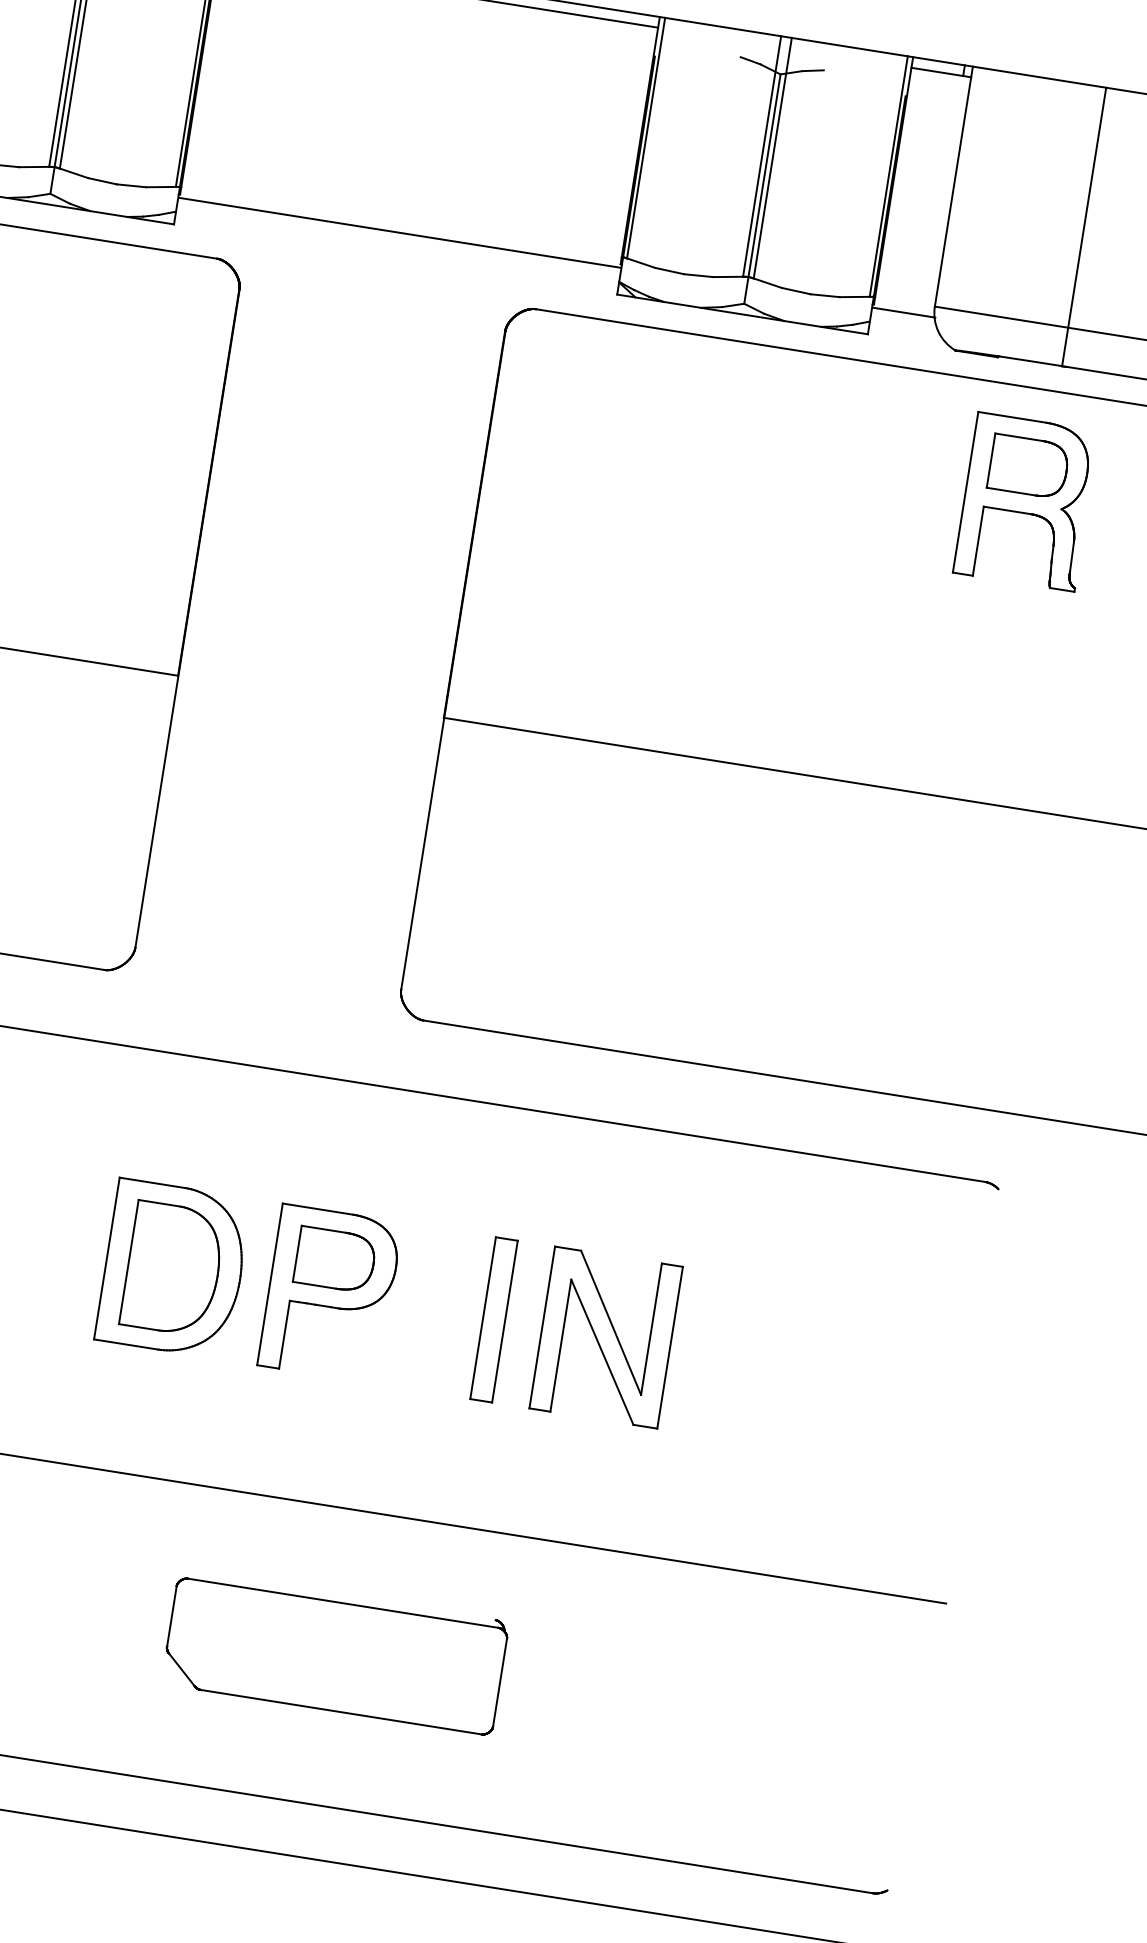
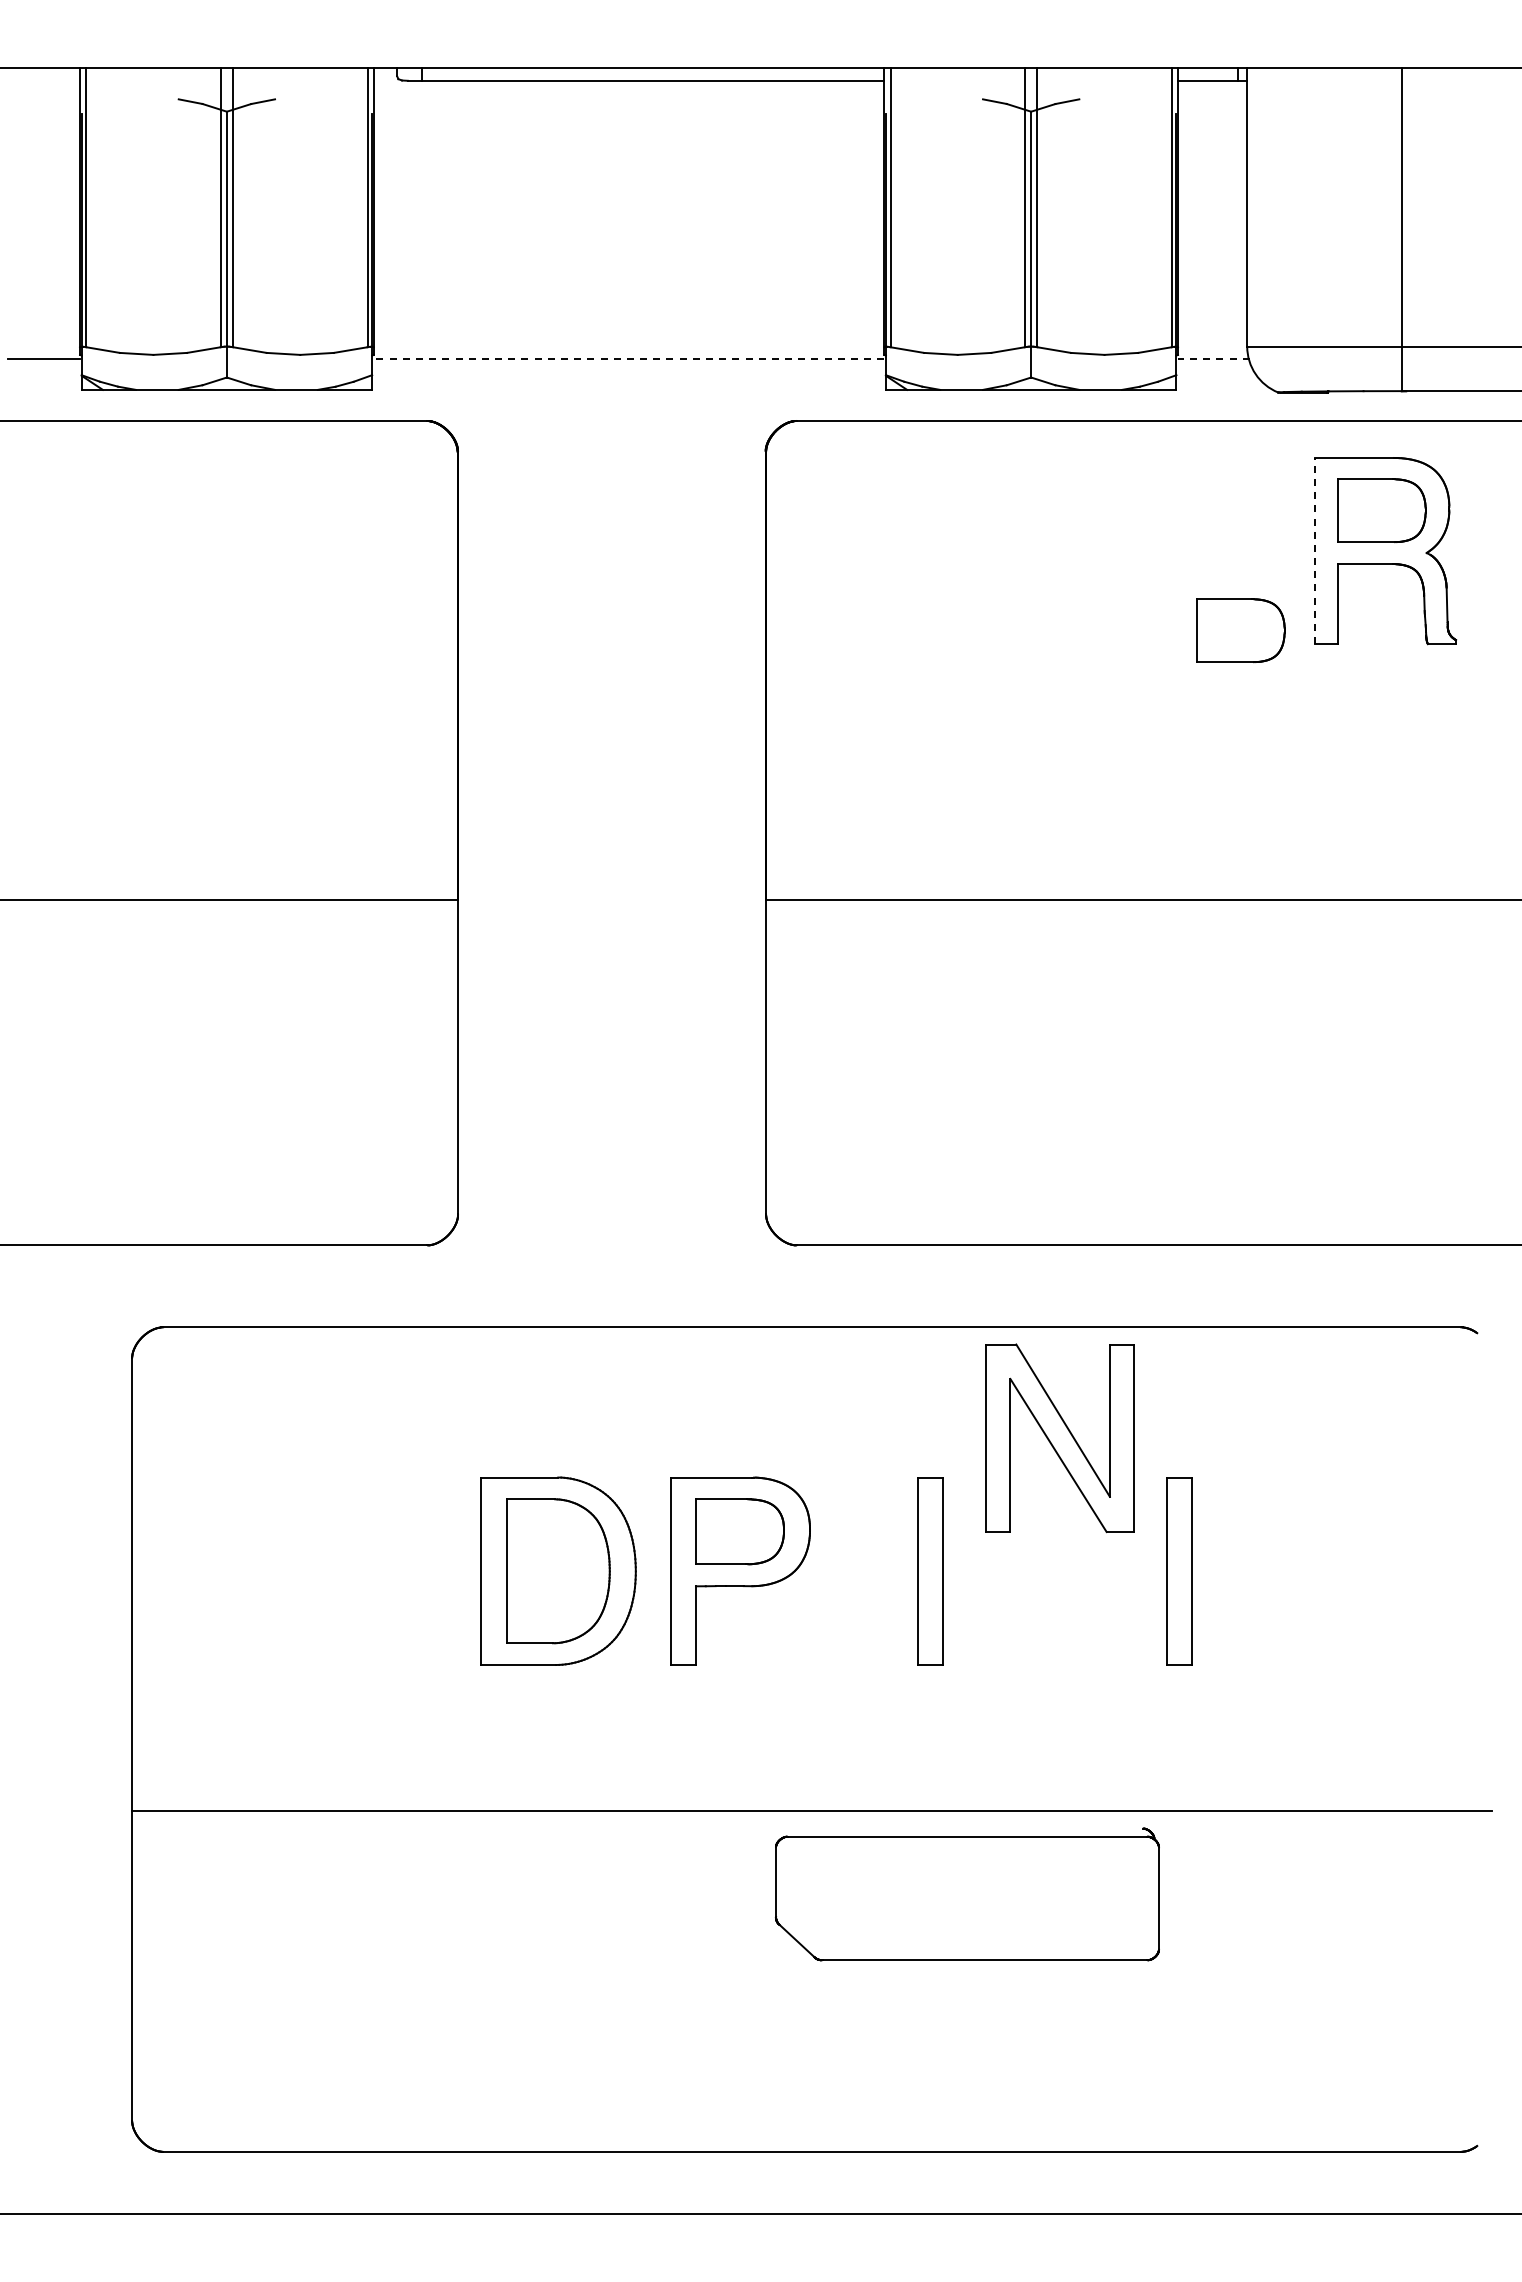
line: (399, 232) -> (628, 358), solid -> dashed
line: (904, 312) -> (1213, 358), solid -> dashed
line: (965, 491) -> (1315, 550), solid -> dashed
part: (890, 550) -> (1240, 630), added
part: (605, 1337) -> (1059, 1438), moved
part: (709, 1354) -> (1179, 1571), added
part: (335, 1653) -> (967, 1894), moved

